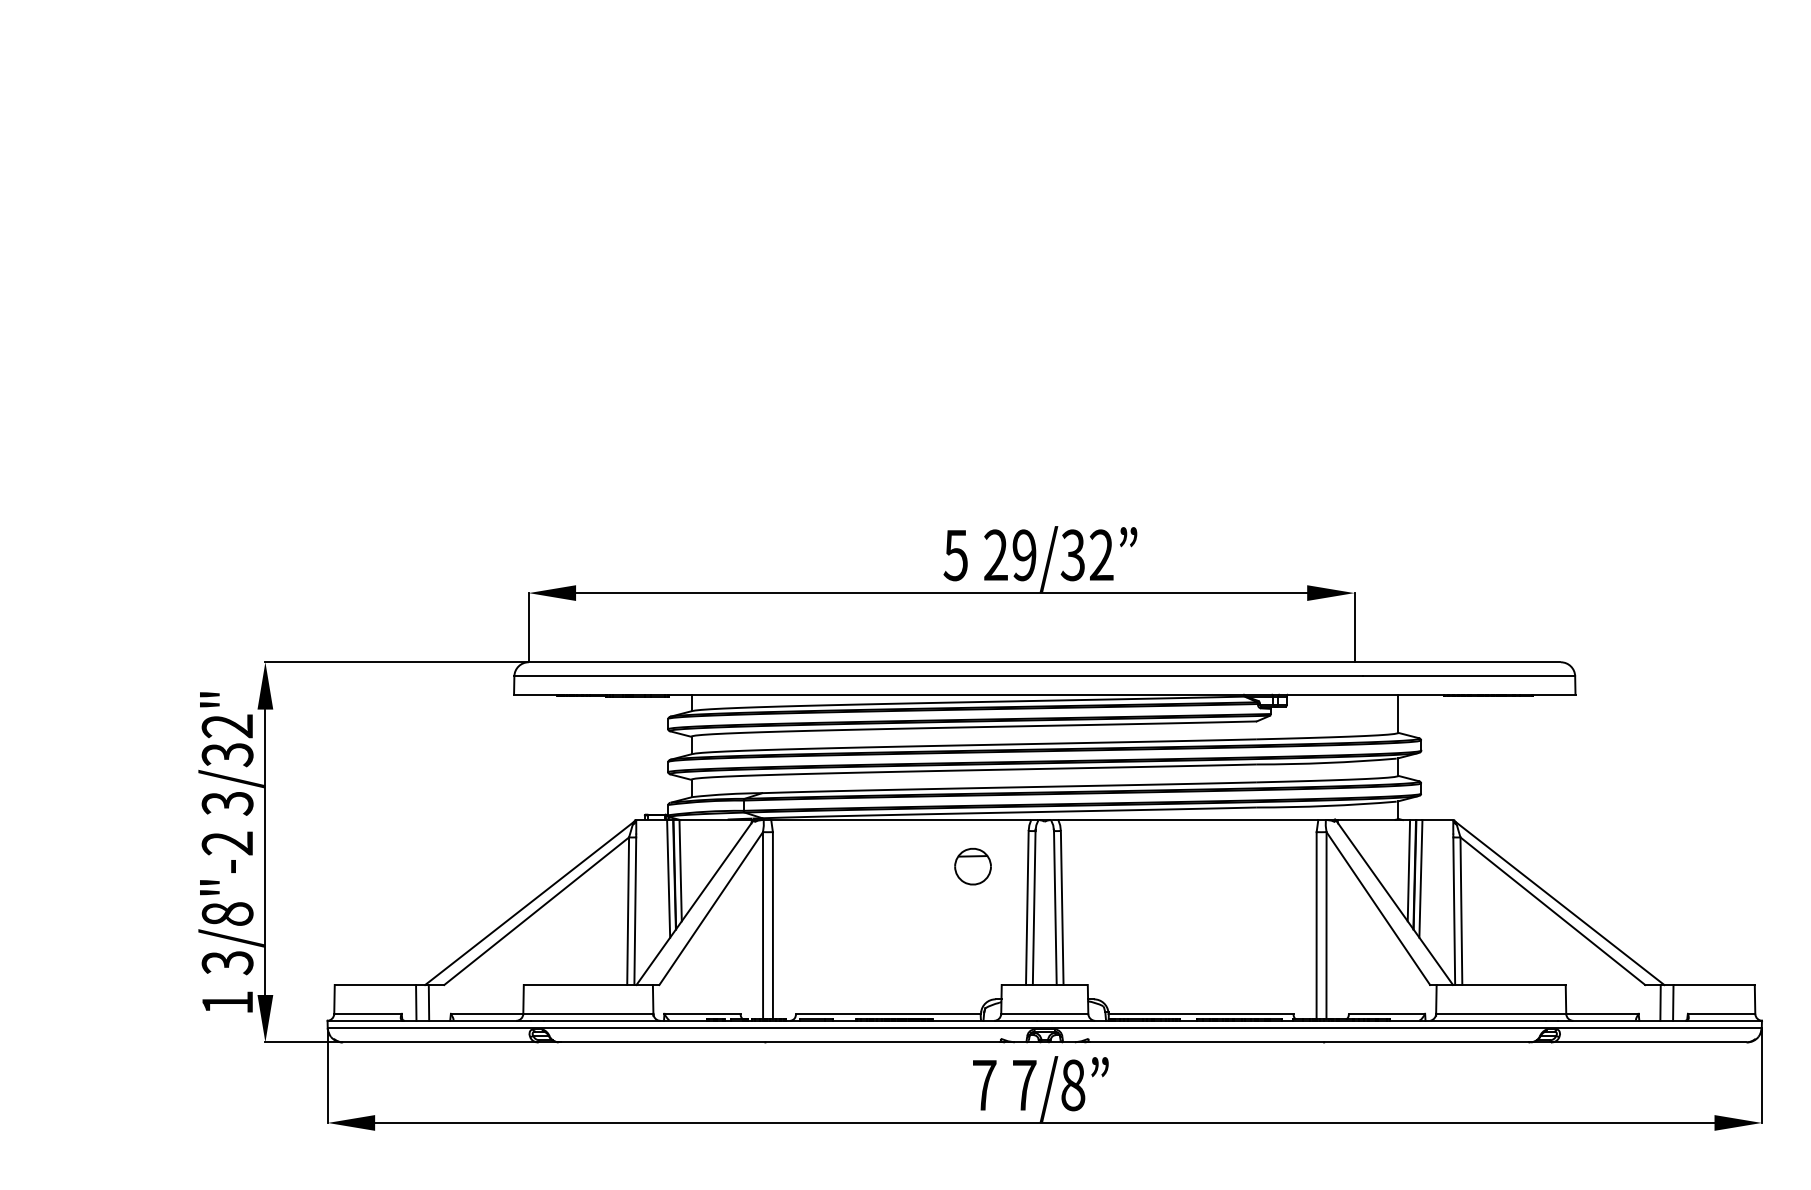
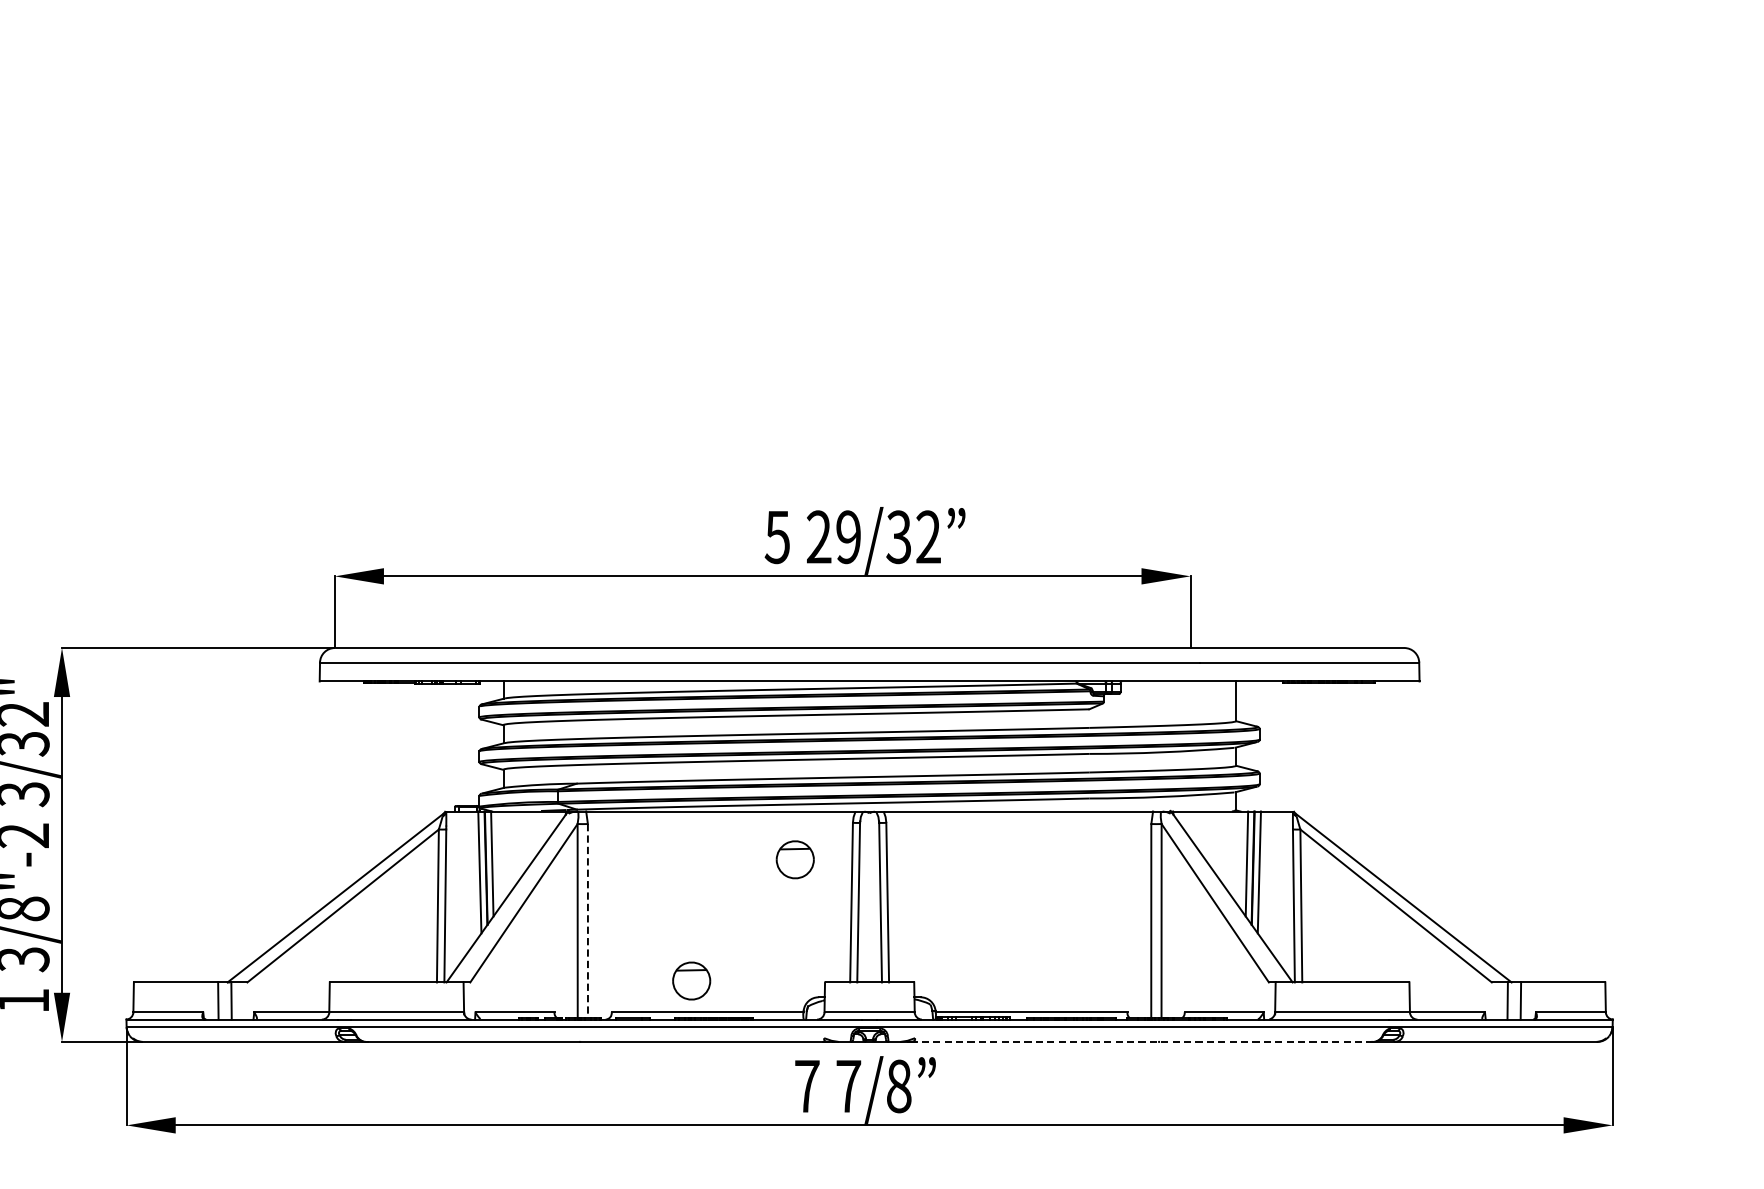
line: (772, 925) -> (587, 920), solid -> dashed
part: (872, 983) -> (691, 980), added
line: (1307, 1042) -> (1141, 1042), solid -> dashed

